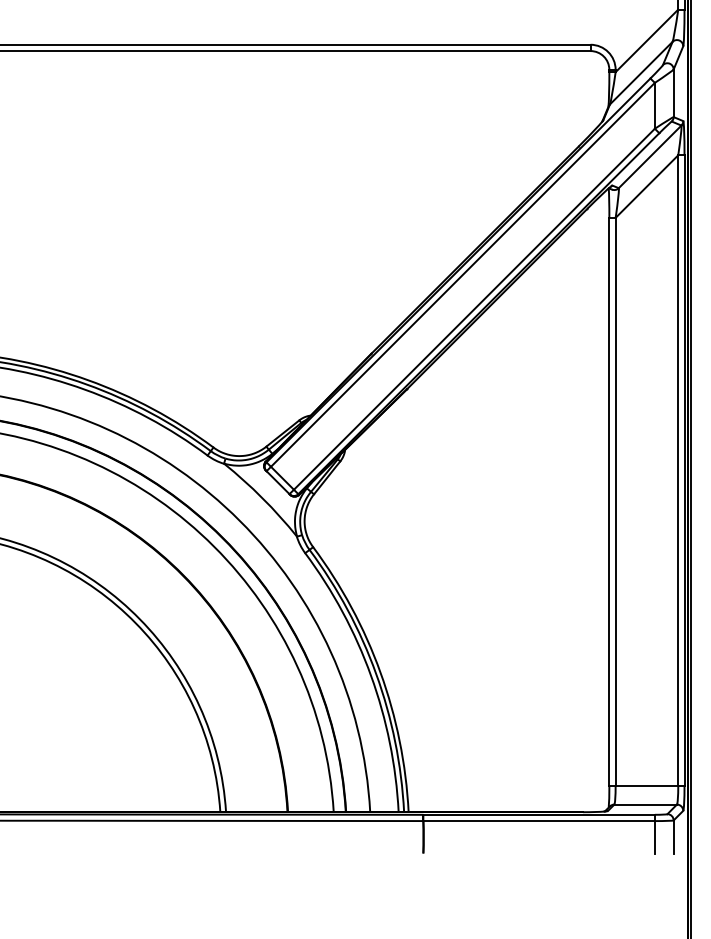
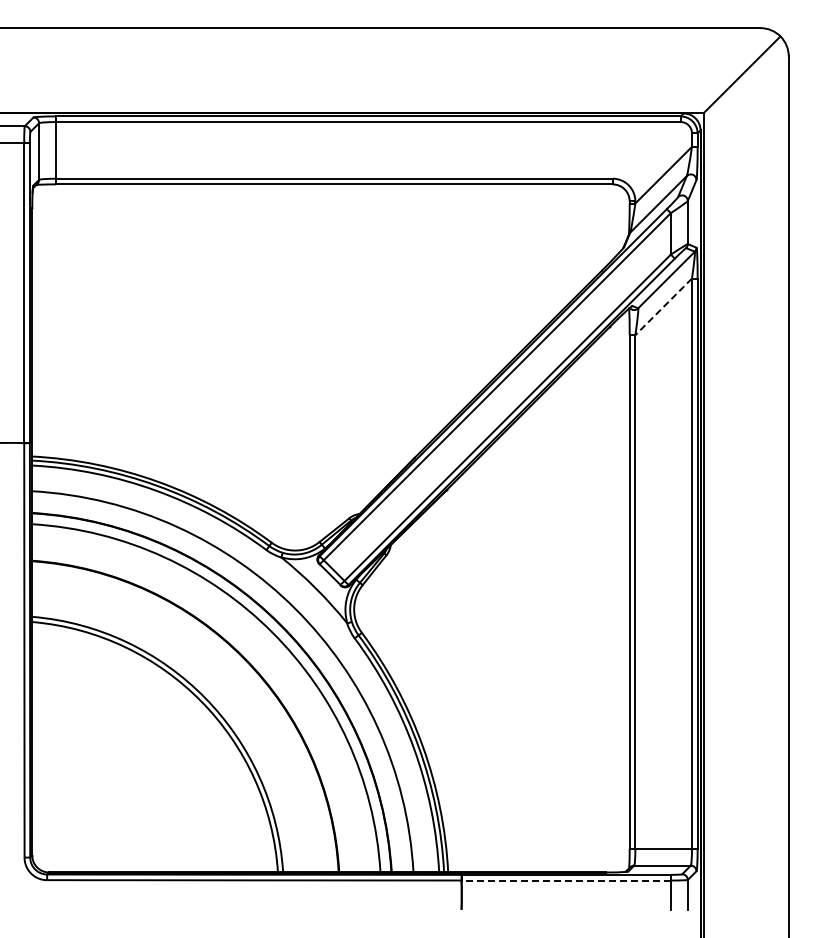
line: (646, 187) -> (663, 307), solid -> dashed
line: (539, 821) -> (566, 880), solid -> dashed

